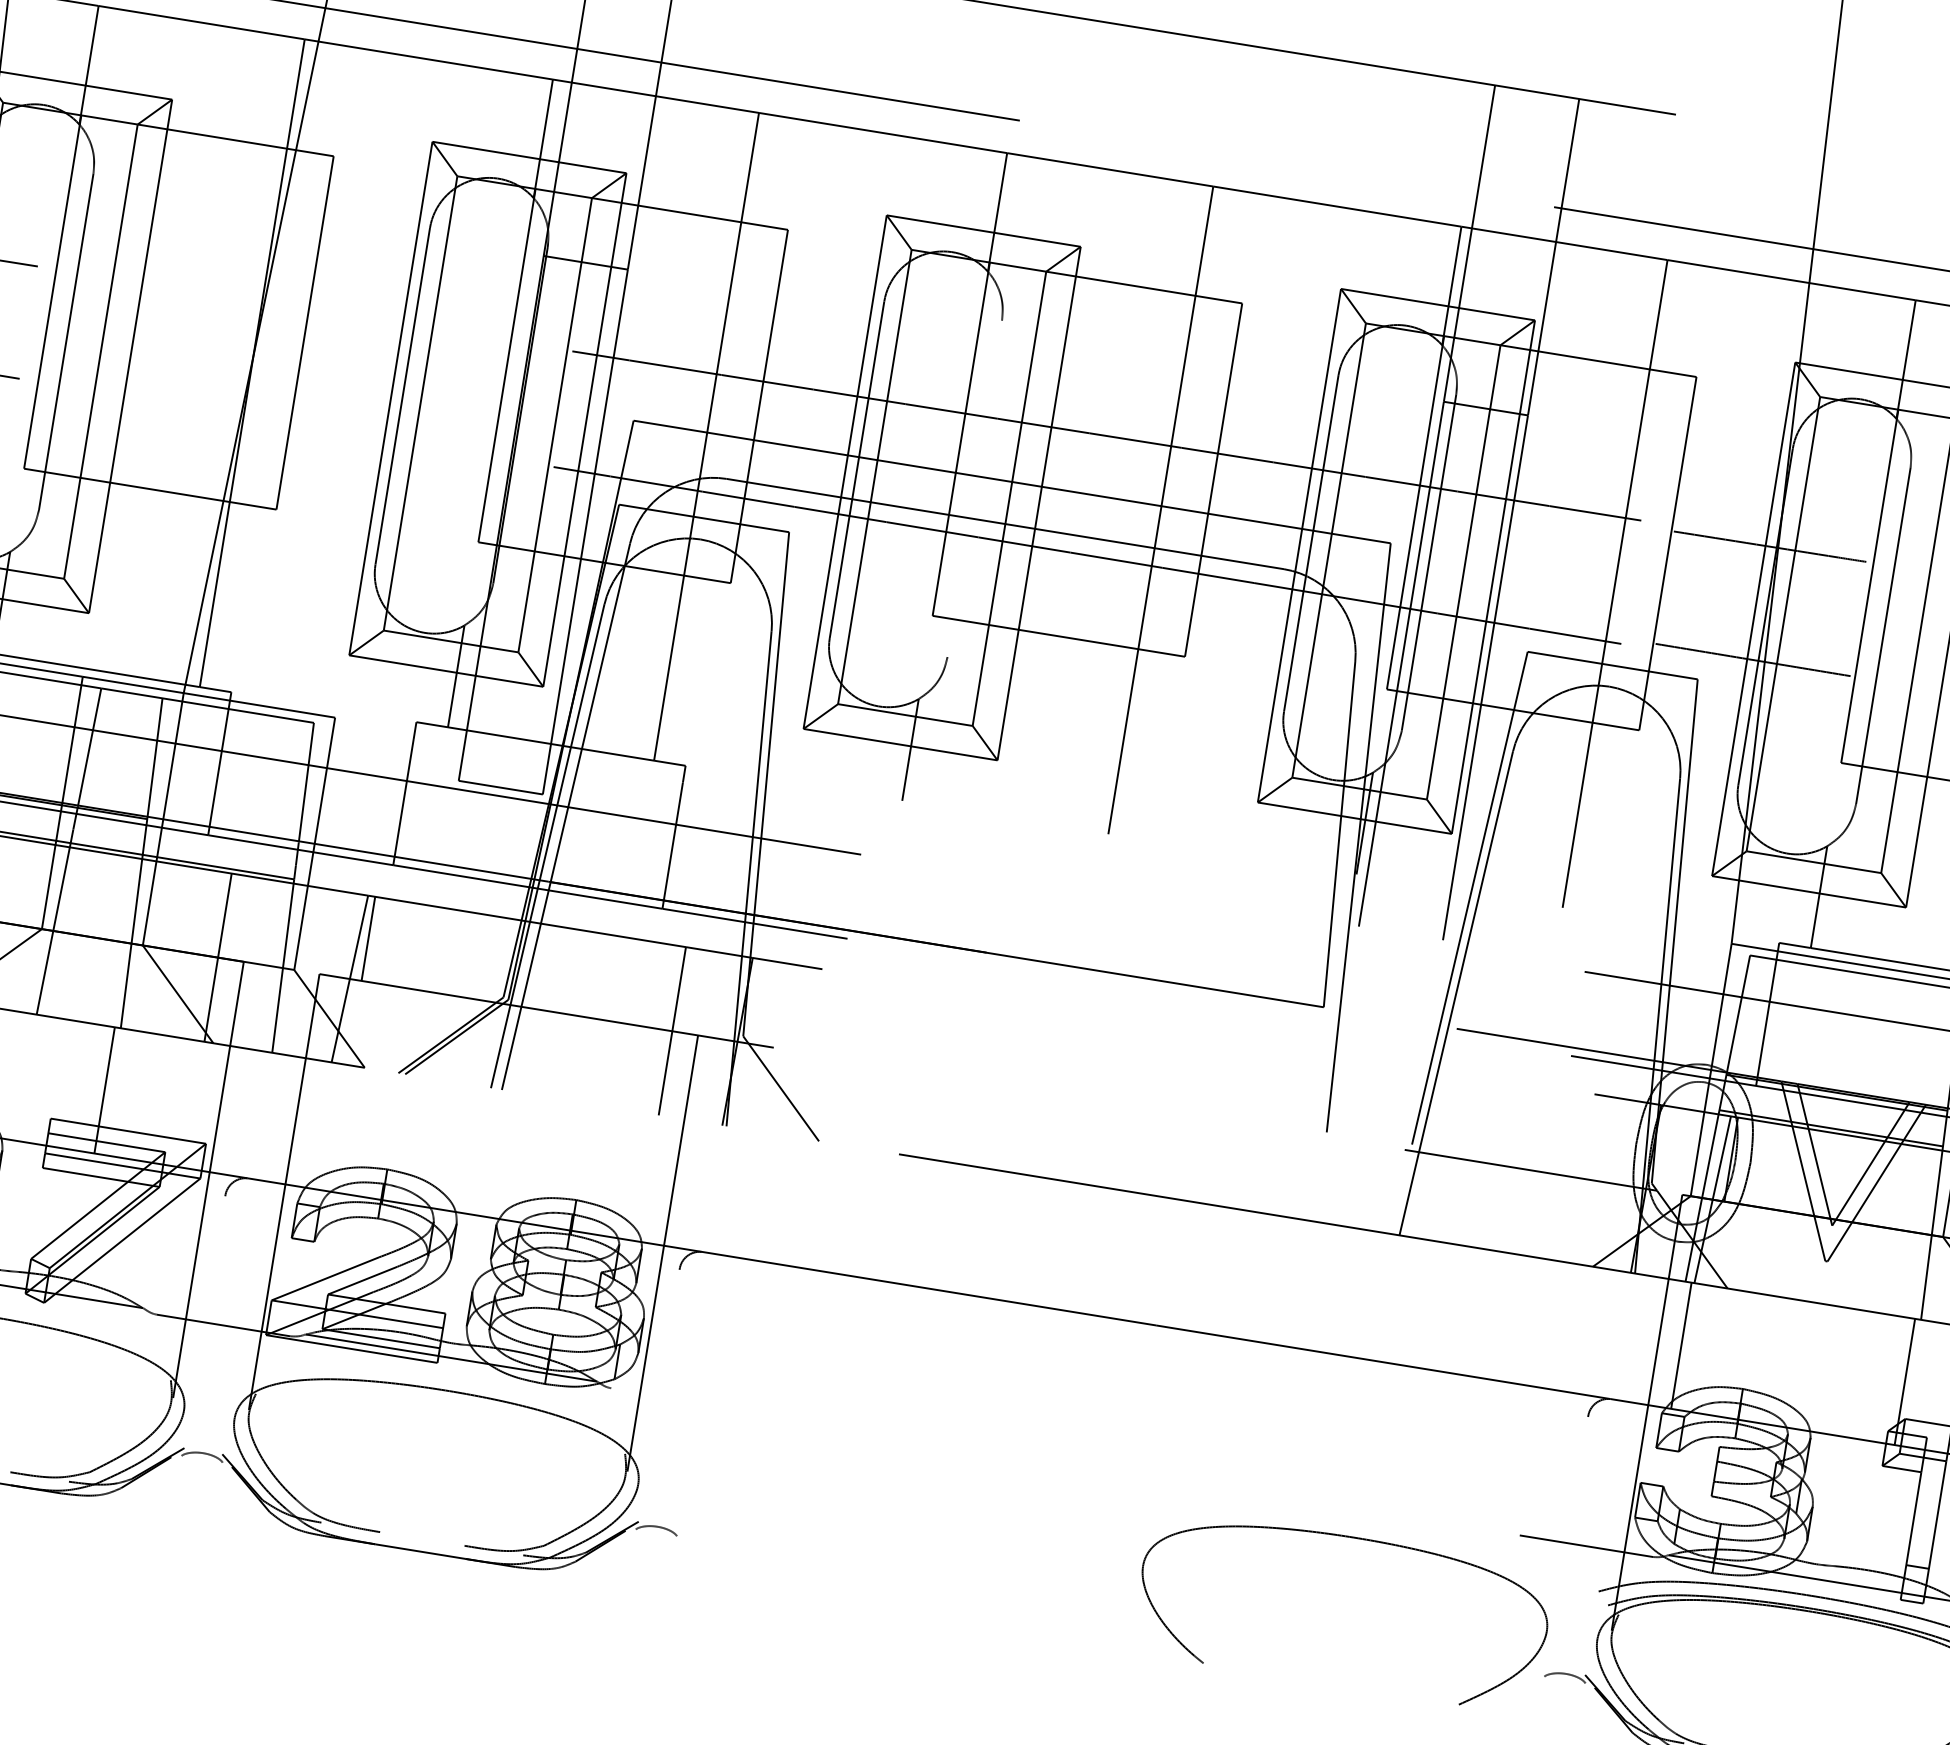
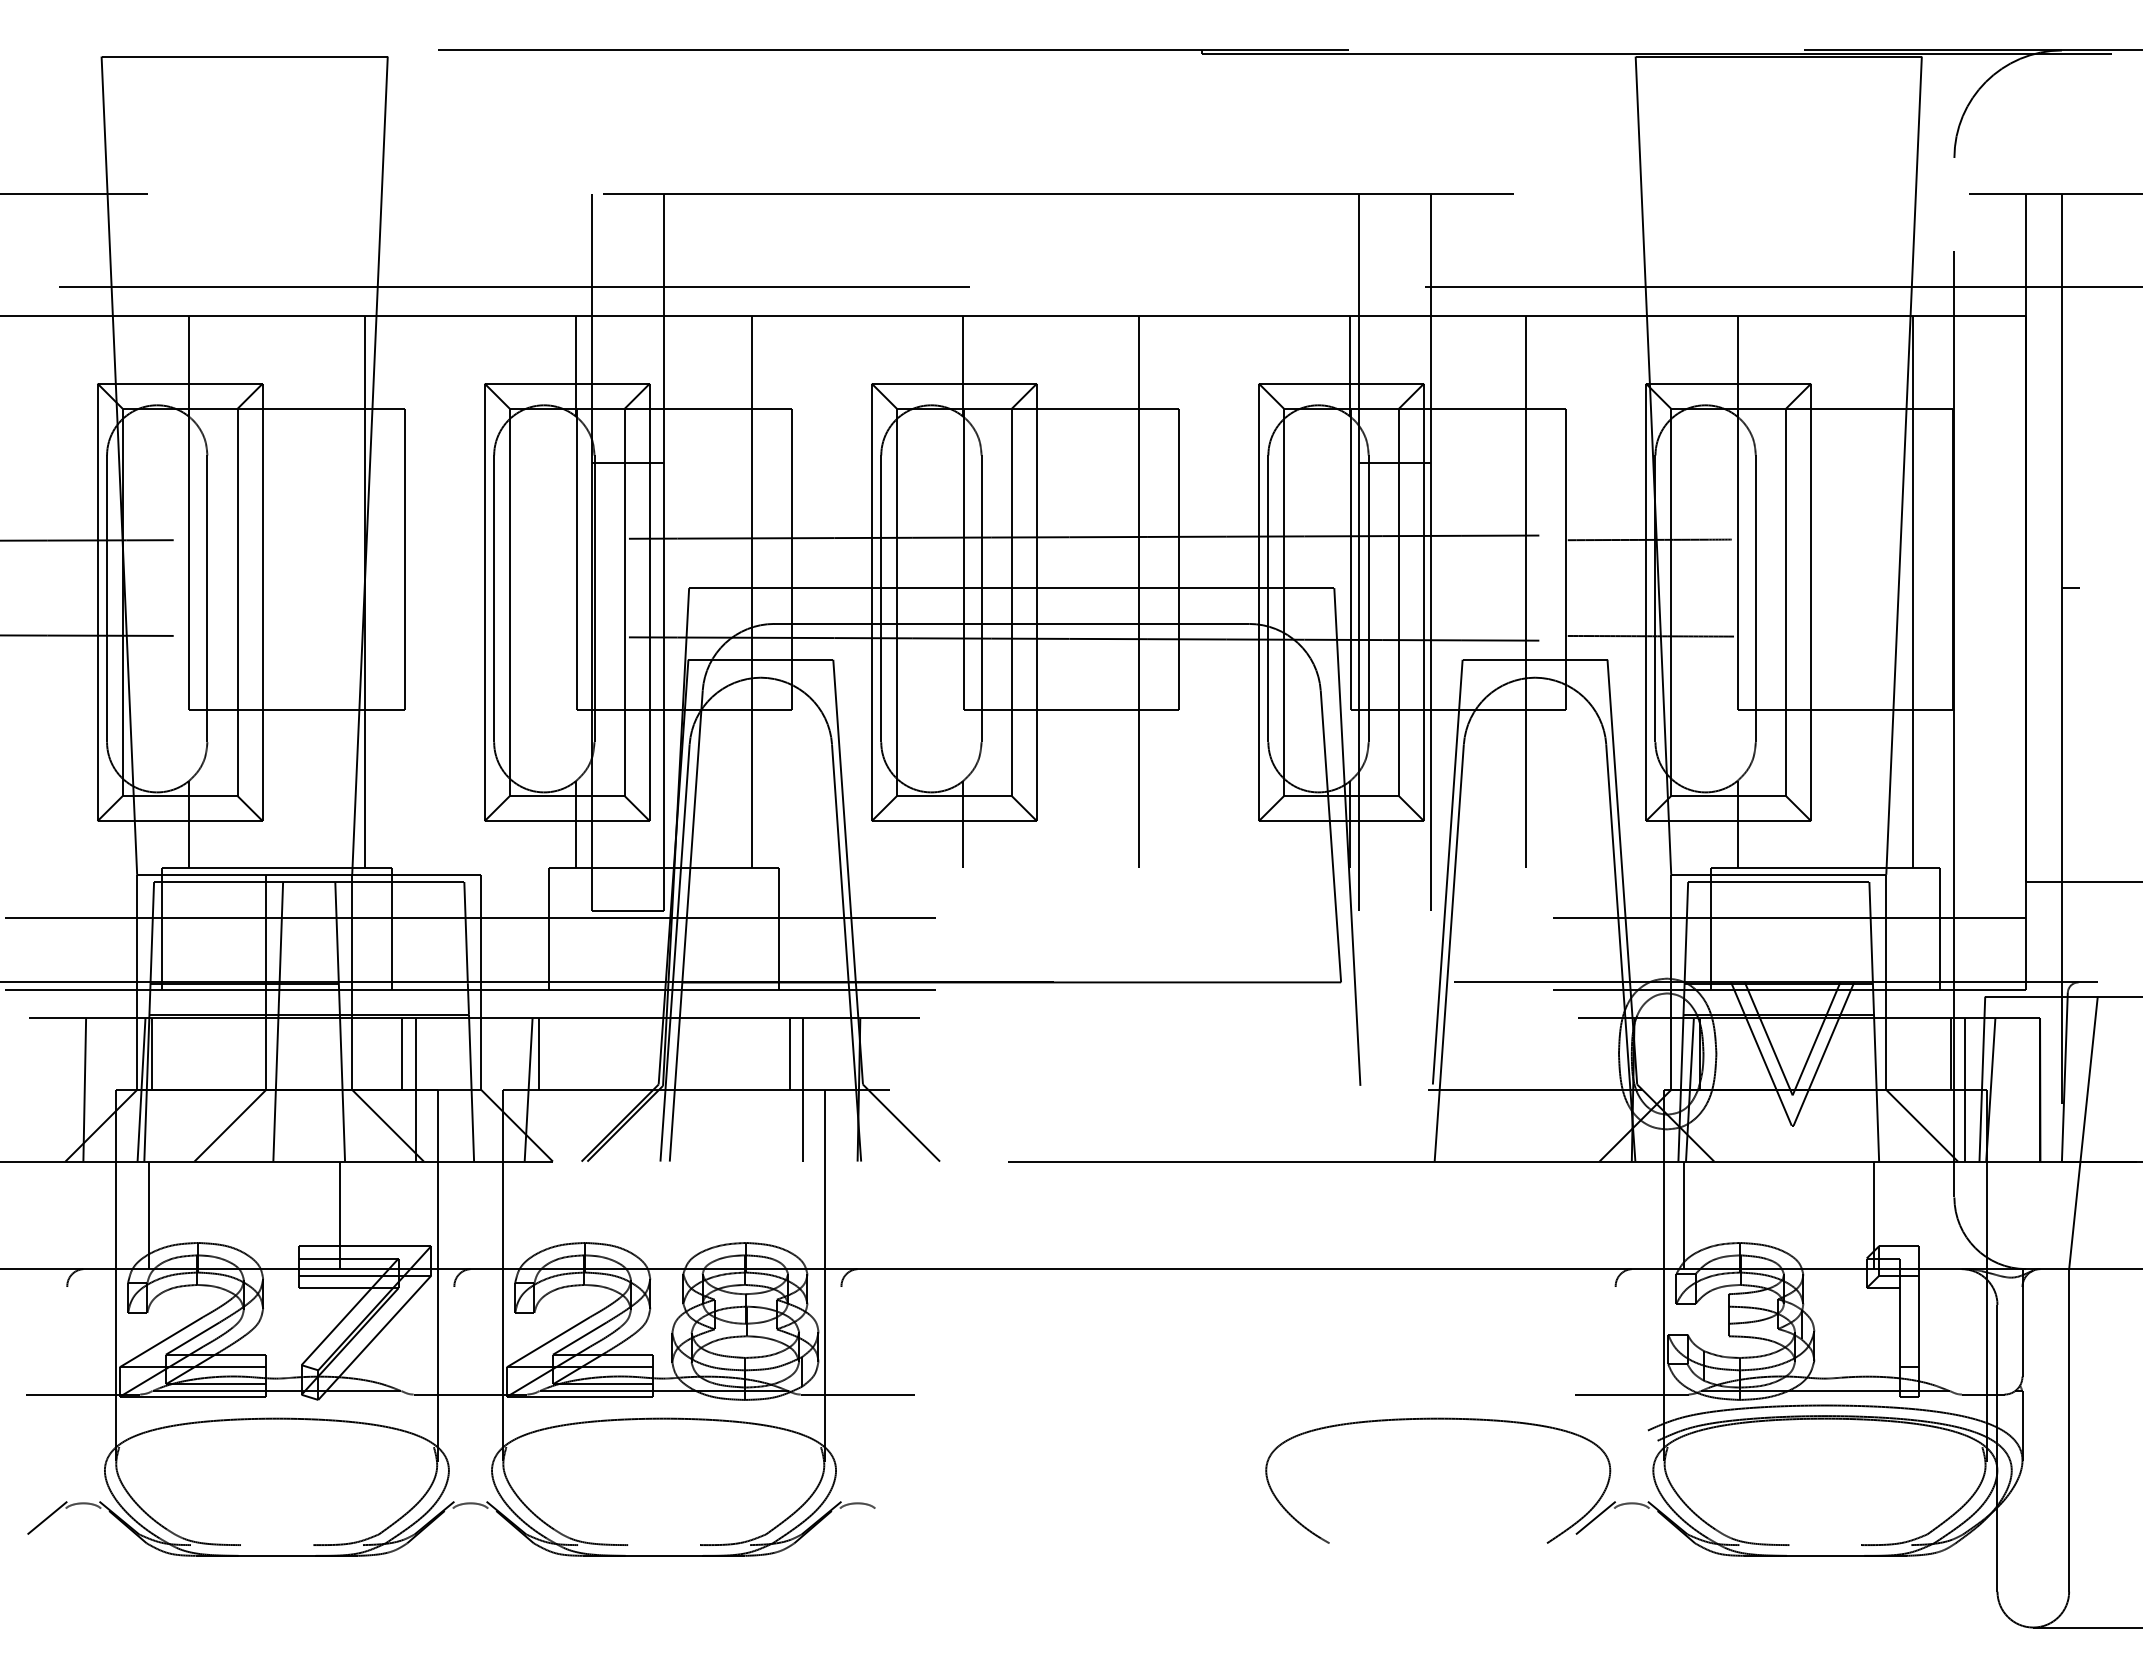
line: (974, 488) -> (981, 598), added
line: (208, 912) -> (402, 1053), added
line: (662, 985) -> (789, 1053), added
line: (677, 1398) -> (857, 1394), added
line: (1520, 1683) -> (1595, 1517), added

